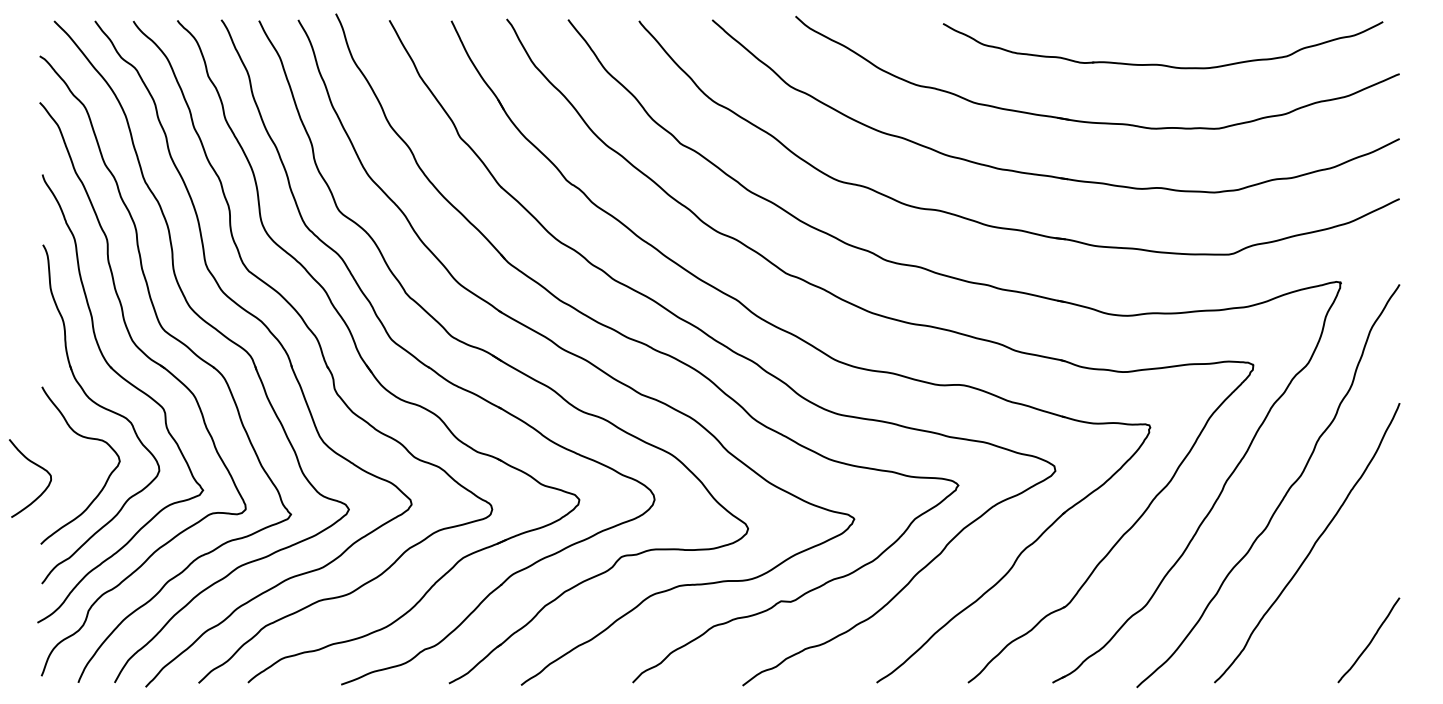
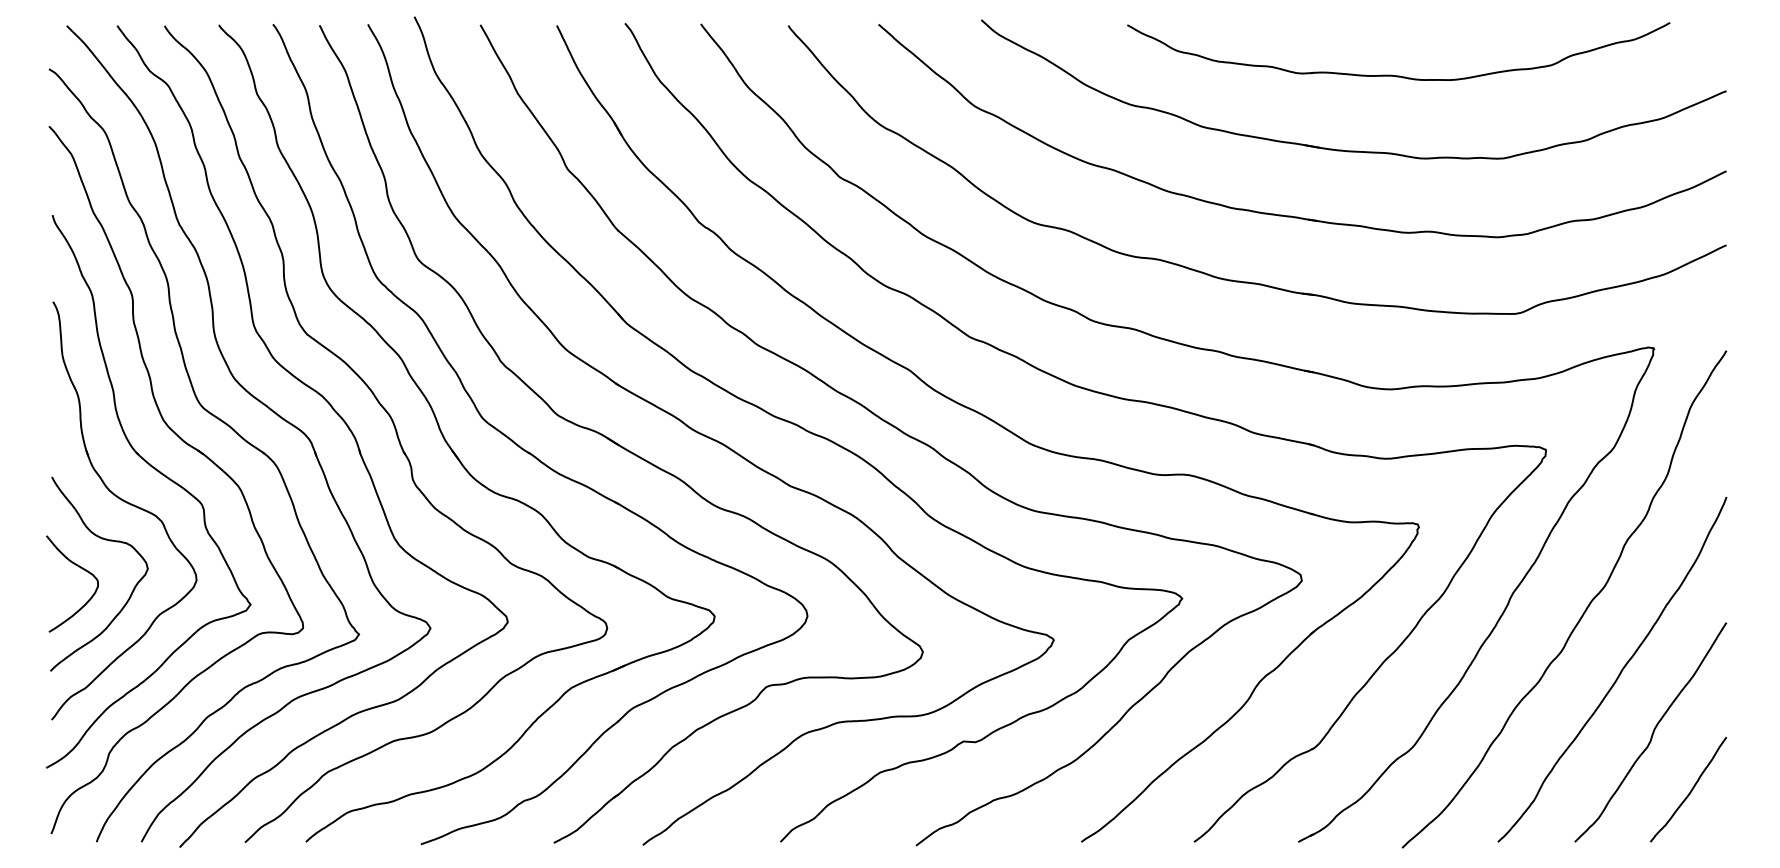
part: (1162, 64) -> (1398, 75), moved
curve: (36, 465) -> (80, 568), moved
curve: (1339, 593) -> (1652, 732), added

